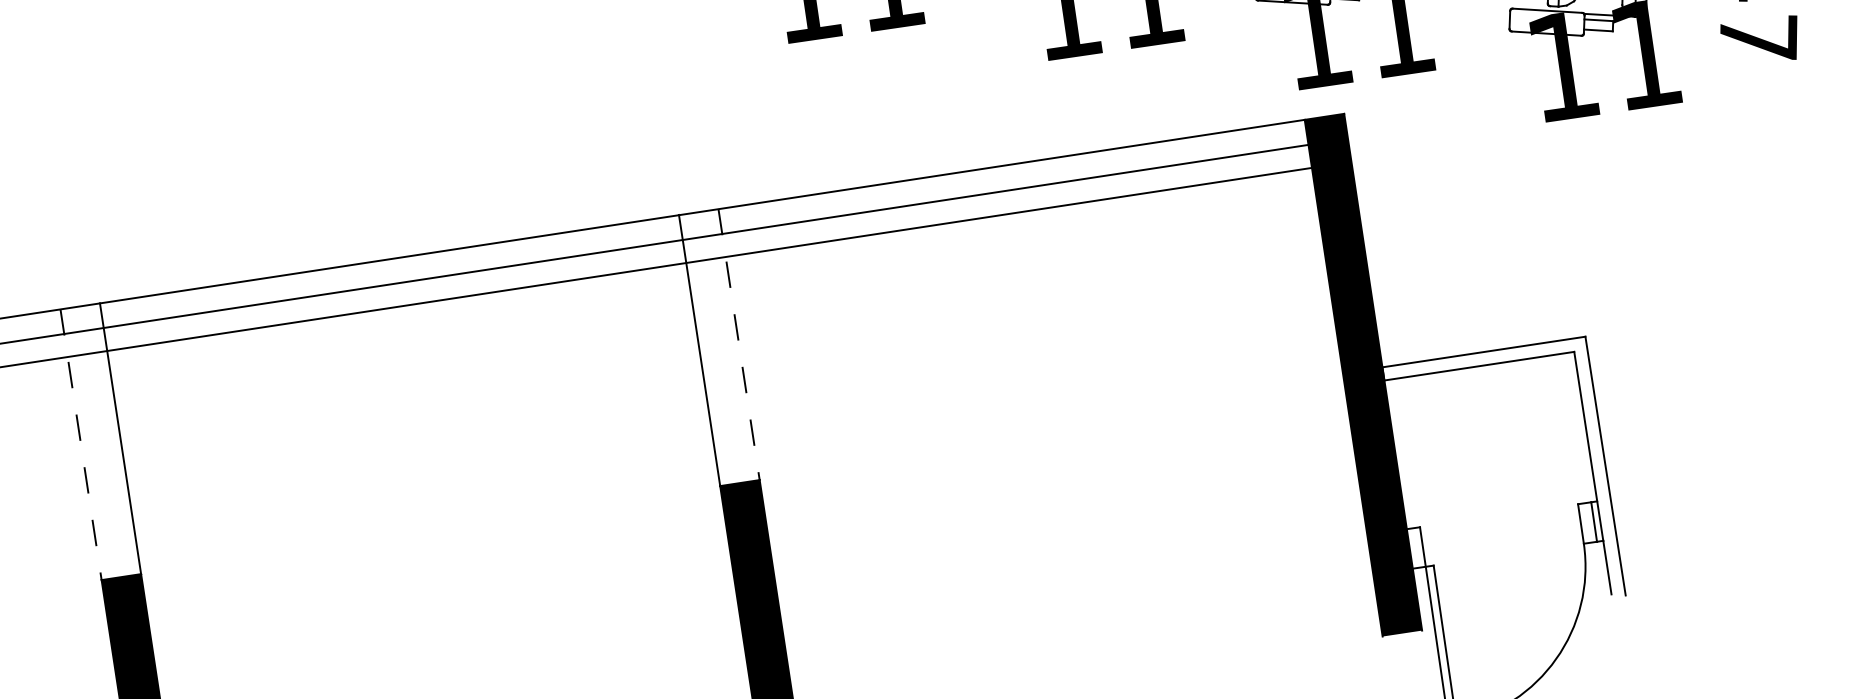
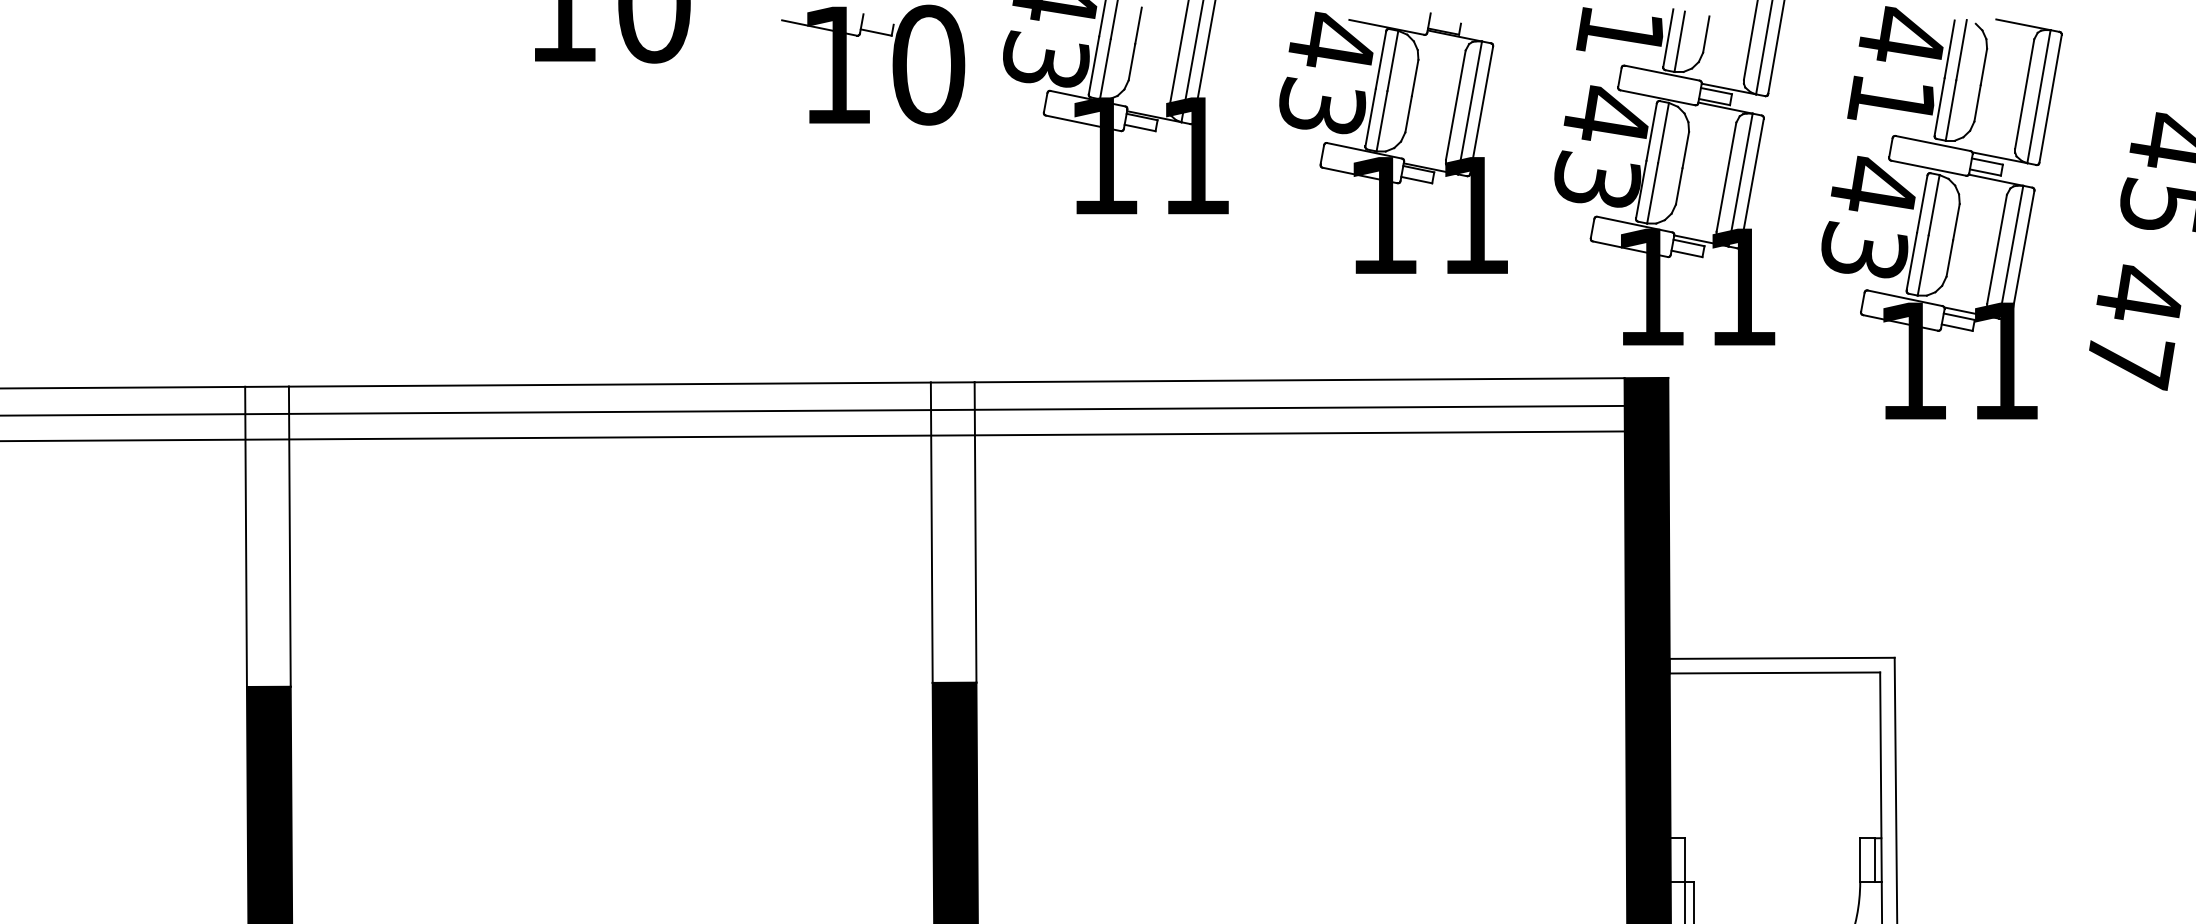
line: (739, 344) -> (975, 532), dashed -> solid
line: (81, 445) -> (246, 537), dashed -> solid

